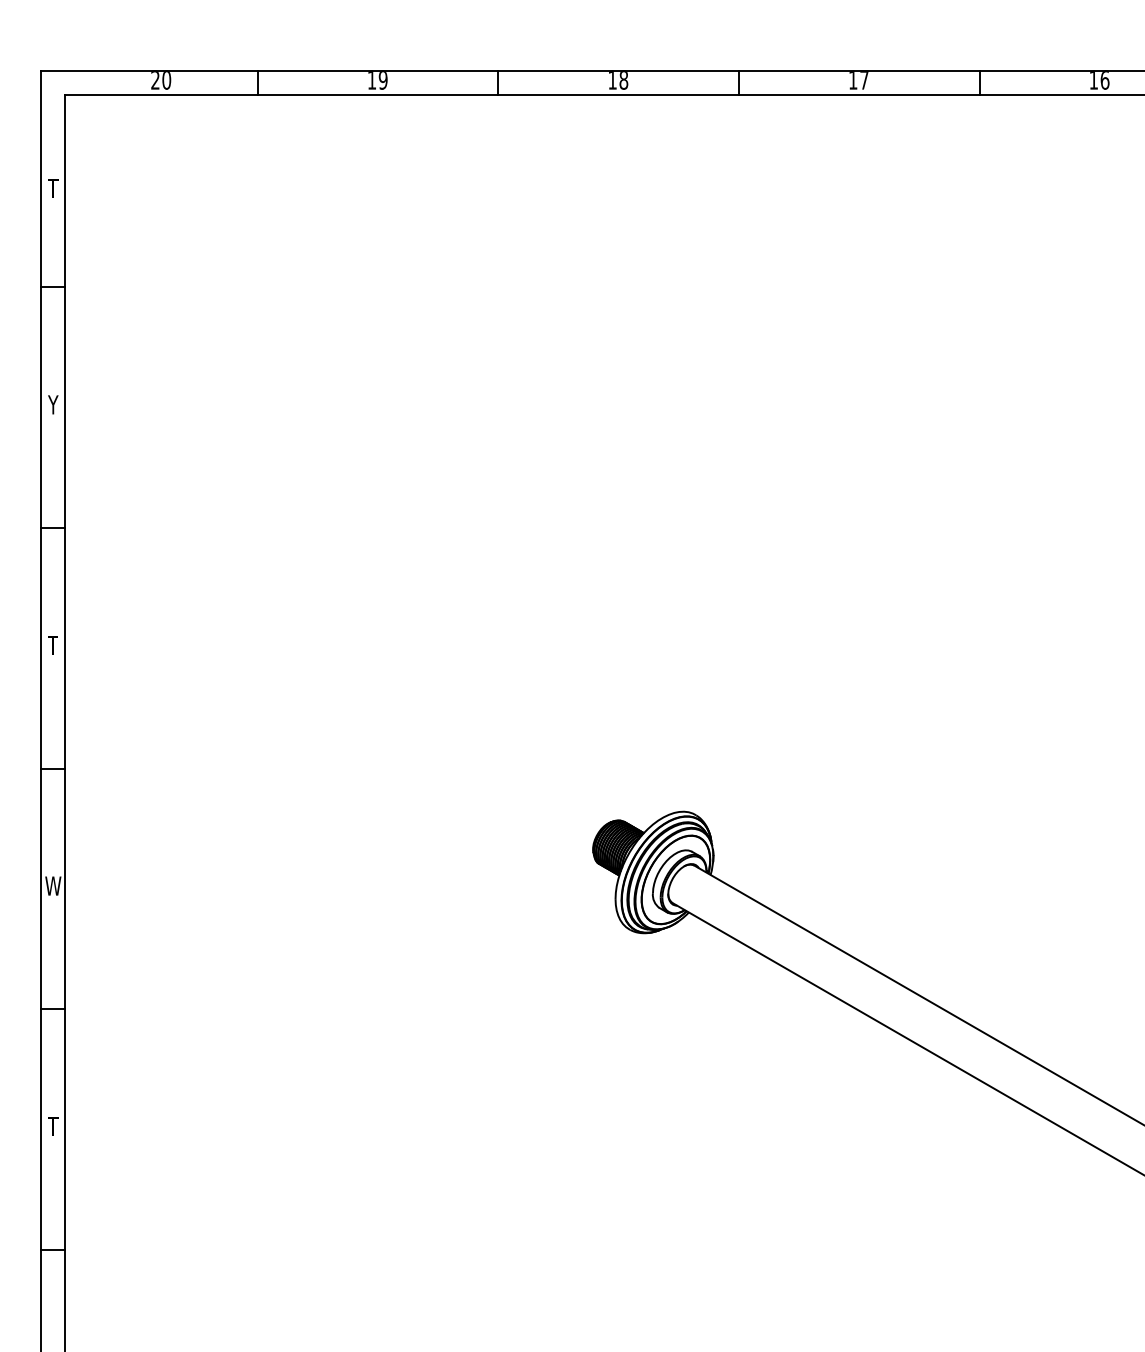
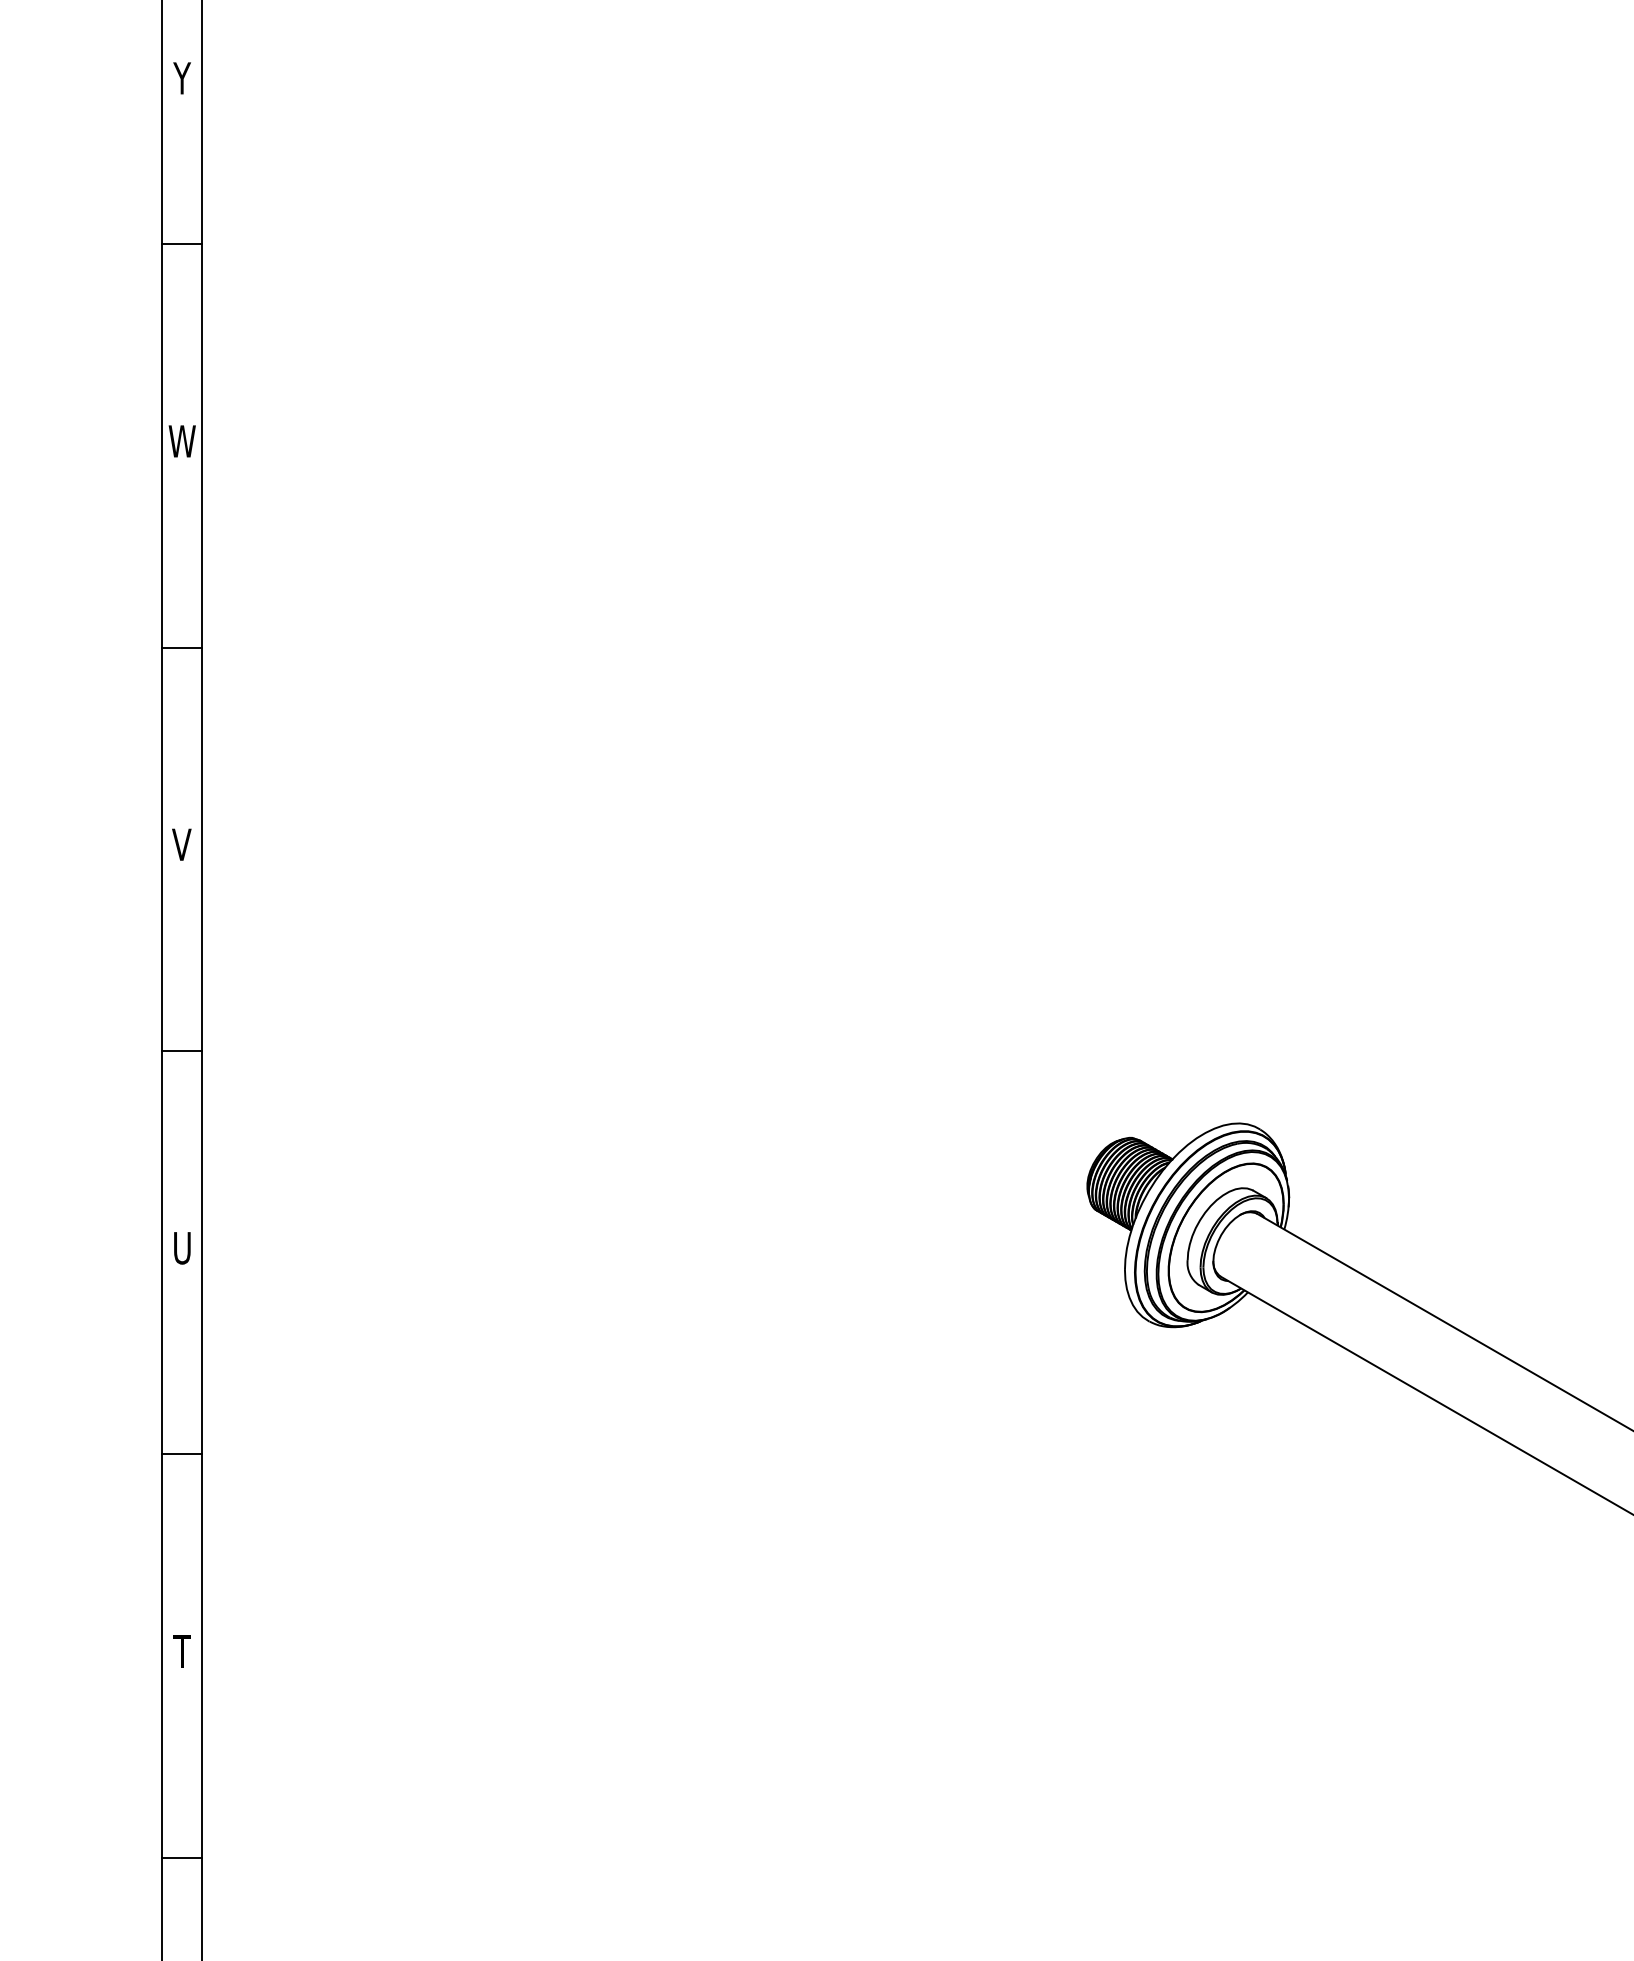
text: (53, 187) -> (182, 76), T -> Y
text: (53, 404) -> (182, 440), Y -> W
text: (52, 645) -> (181, 844), T -> V
text: (53, 885) -> (182, 1247), W -> U

